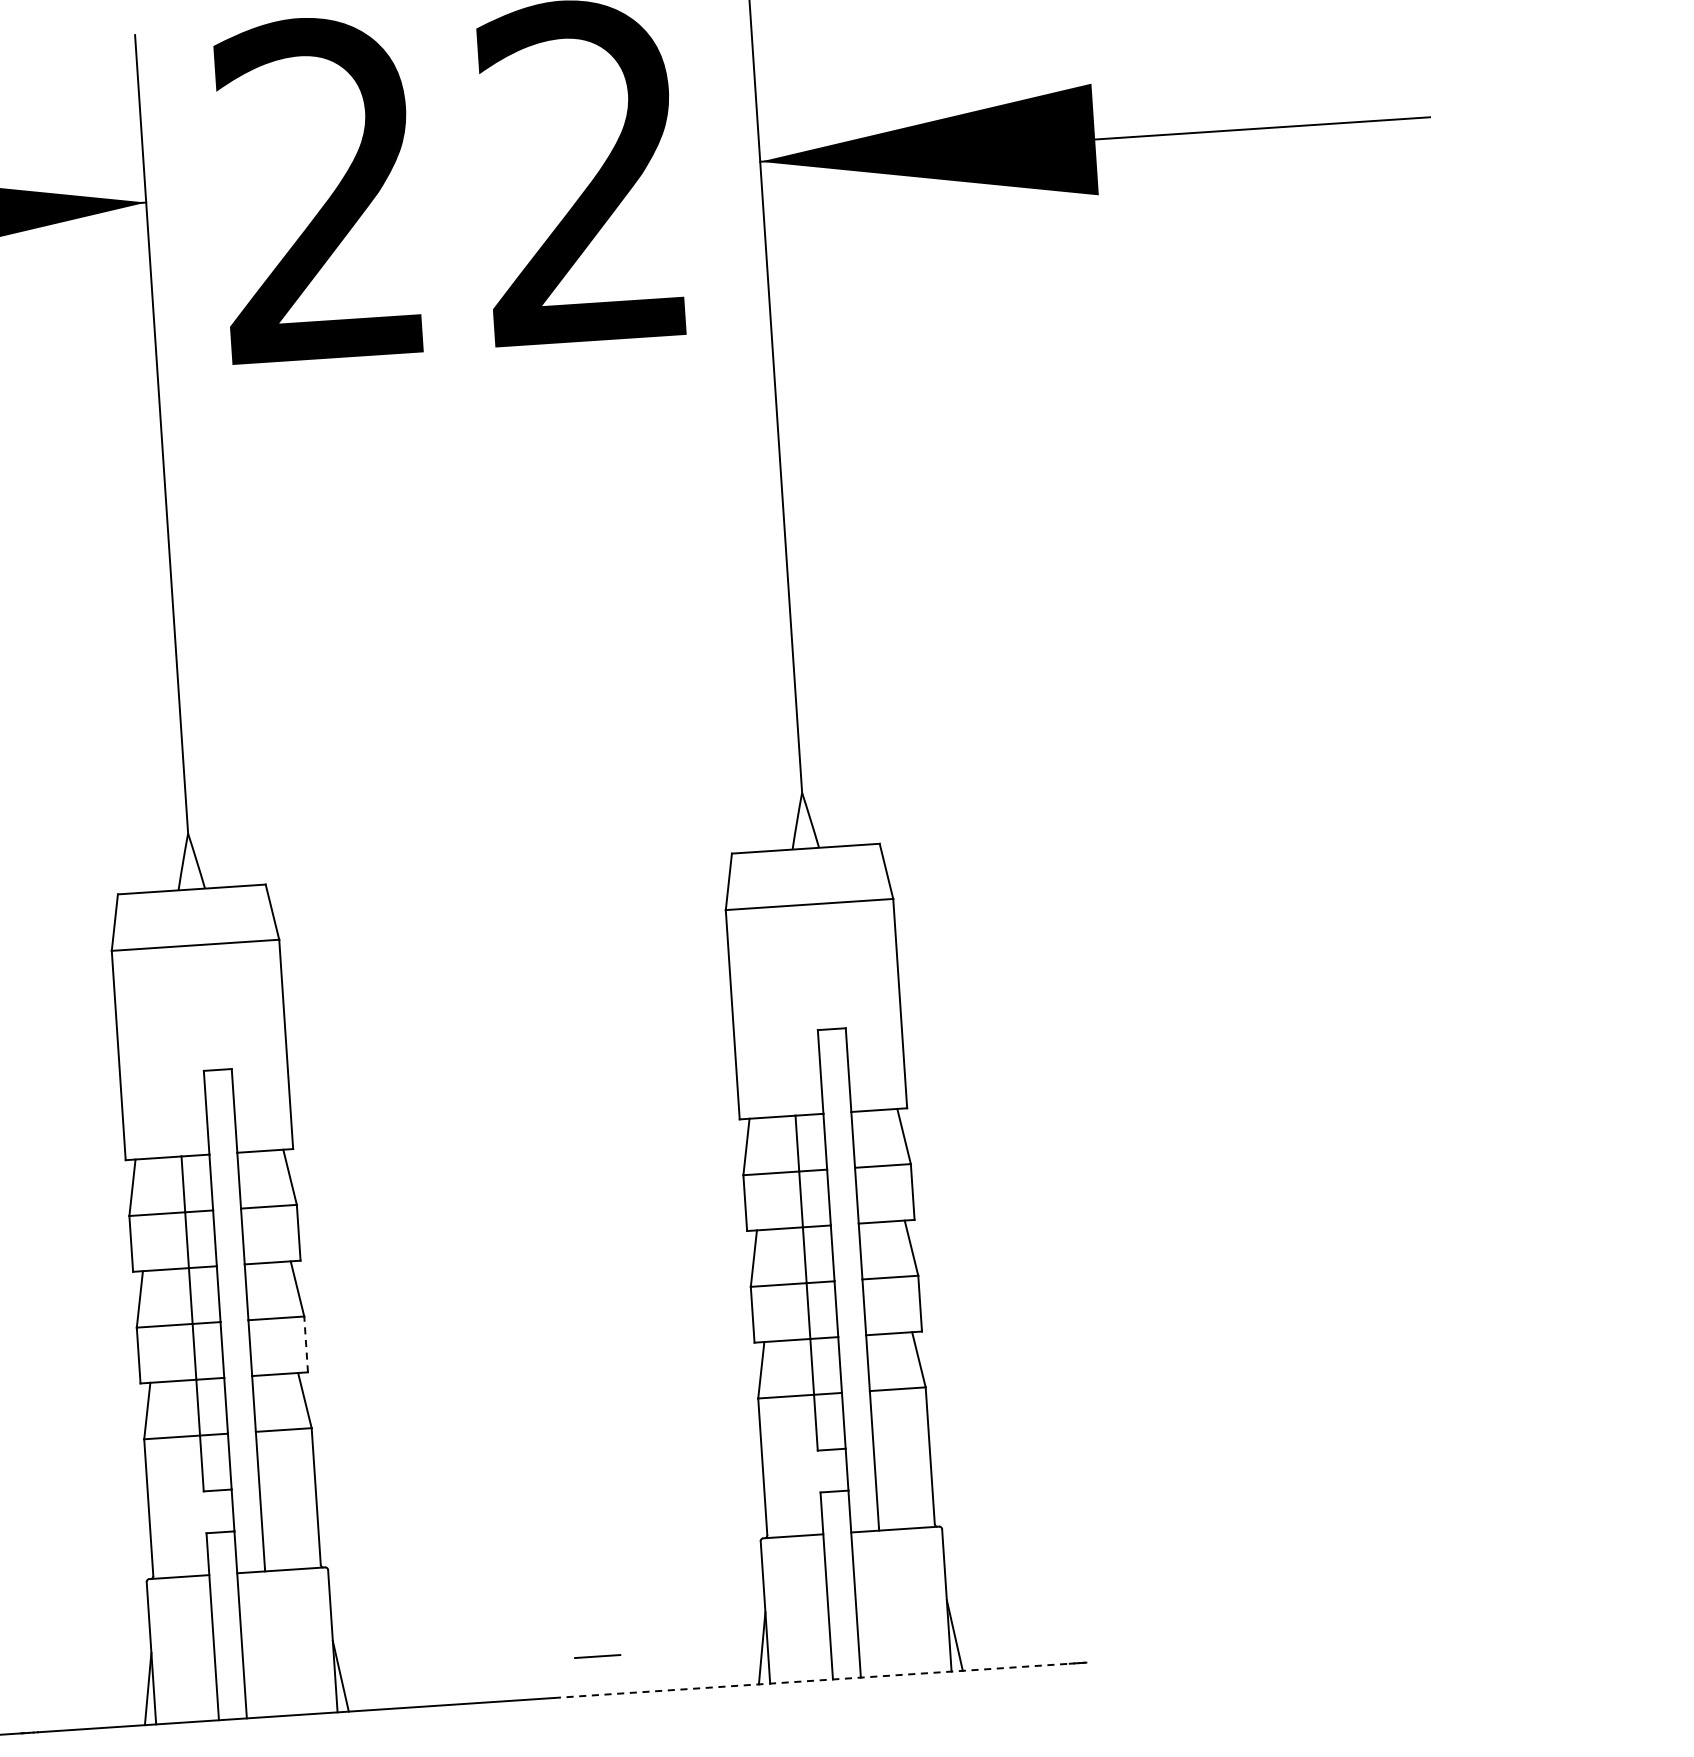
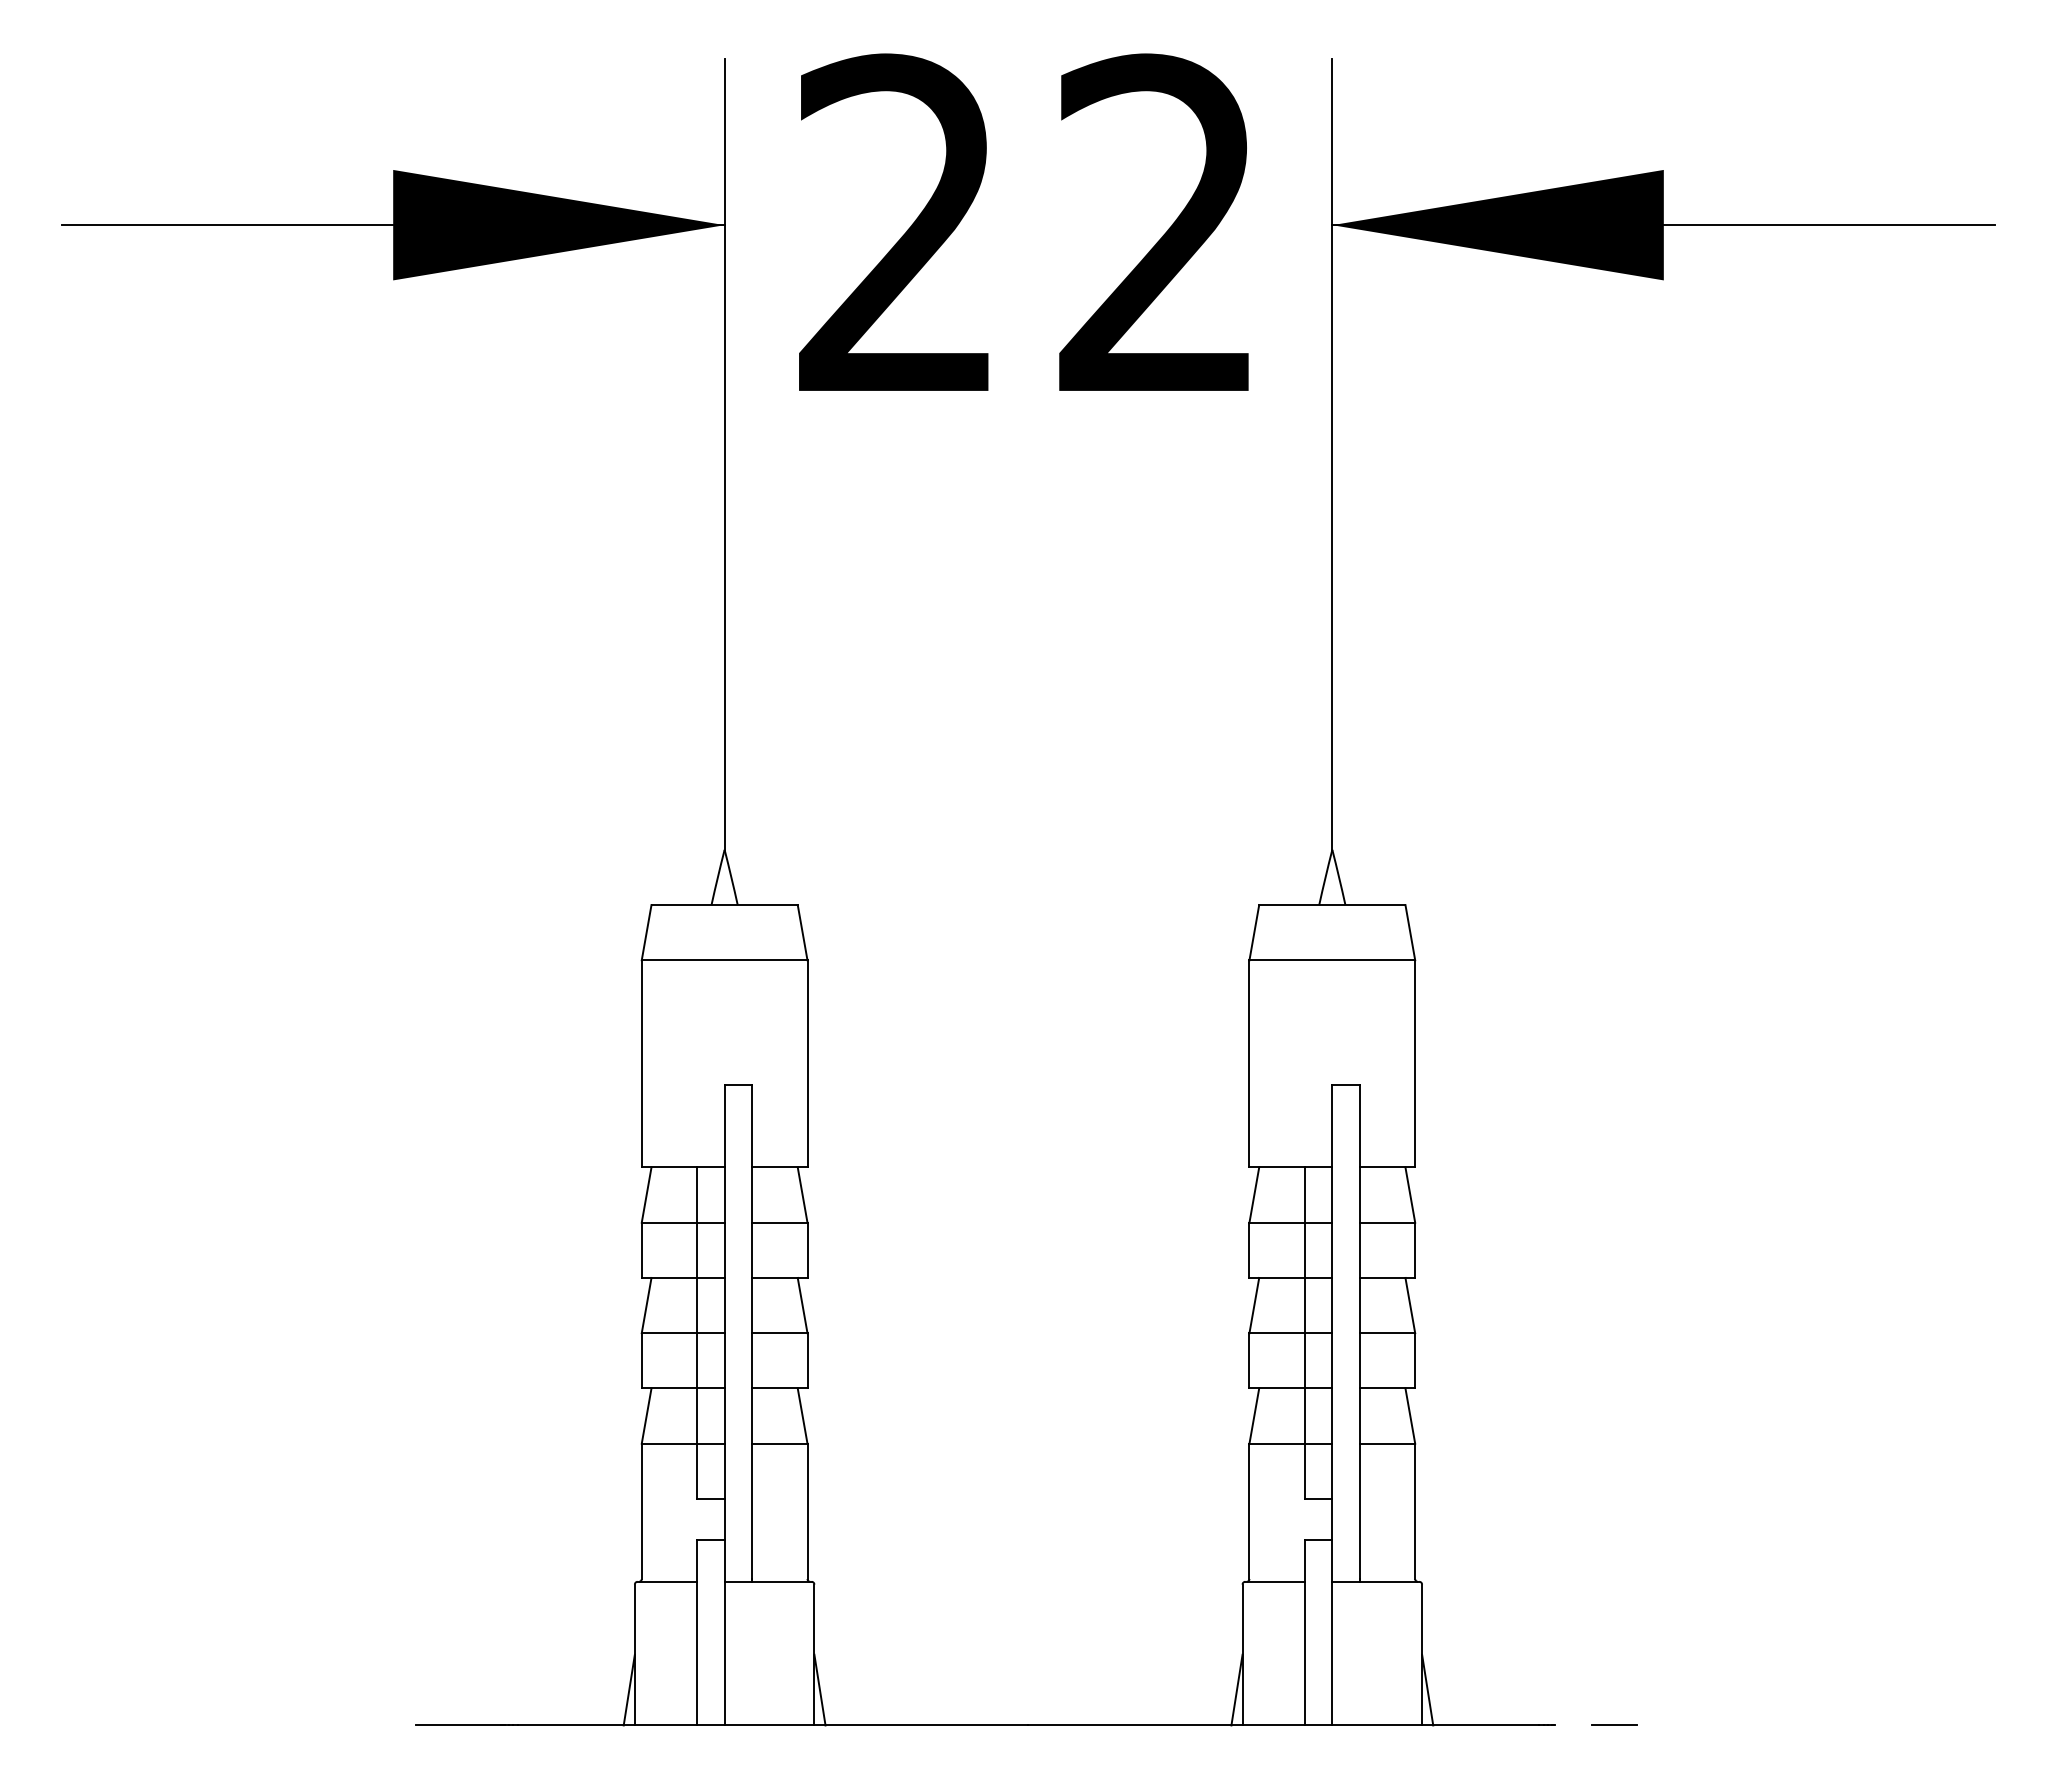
line: (306, 1344) -> (807, 1360), dashed -> solid
line: (597, 1655) -> (1614, 1724), moved
line: (812, 1680) -> (1284, 1725), dashed -> solid

